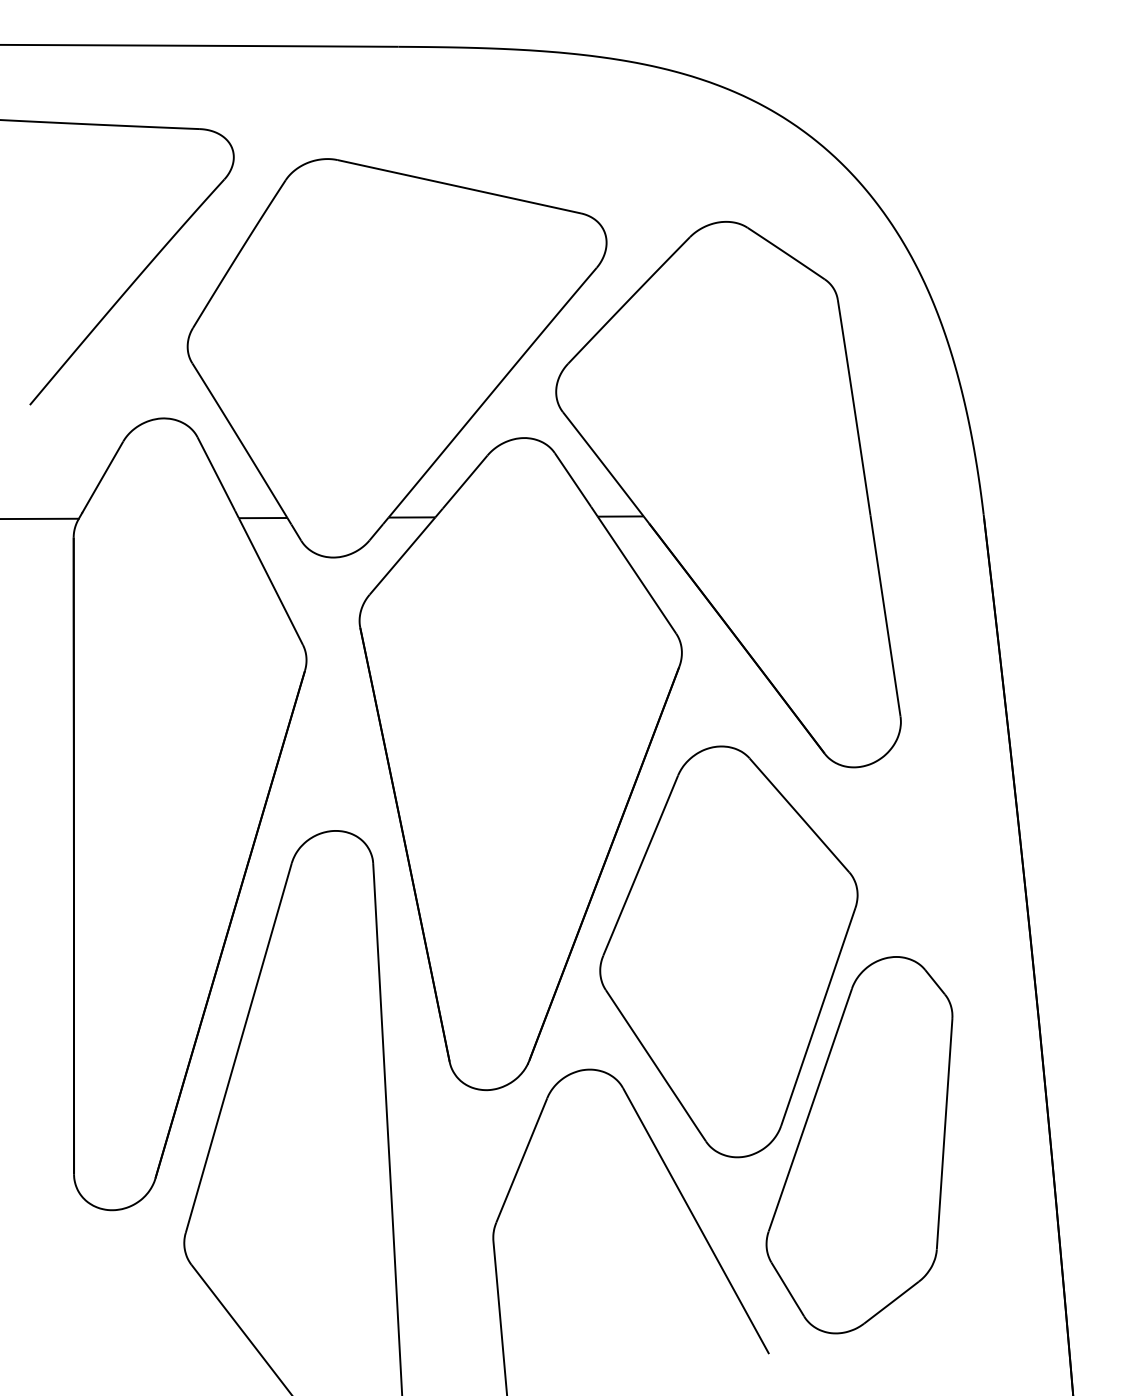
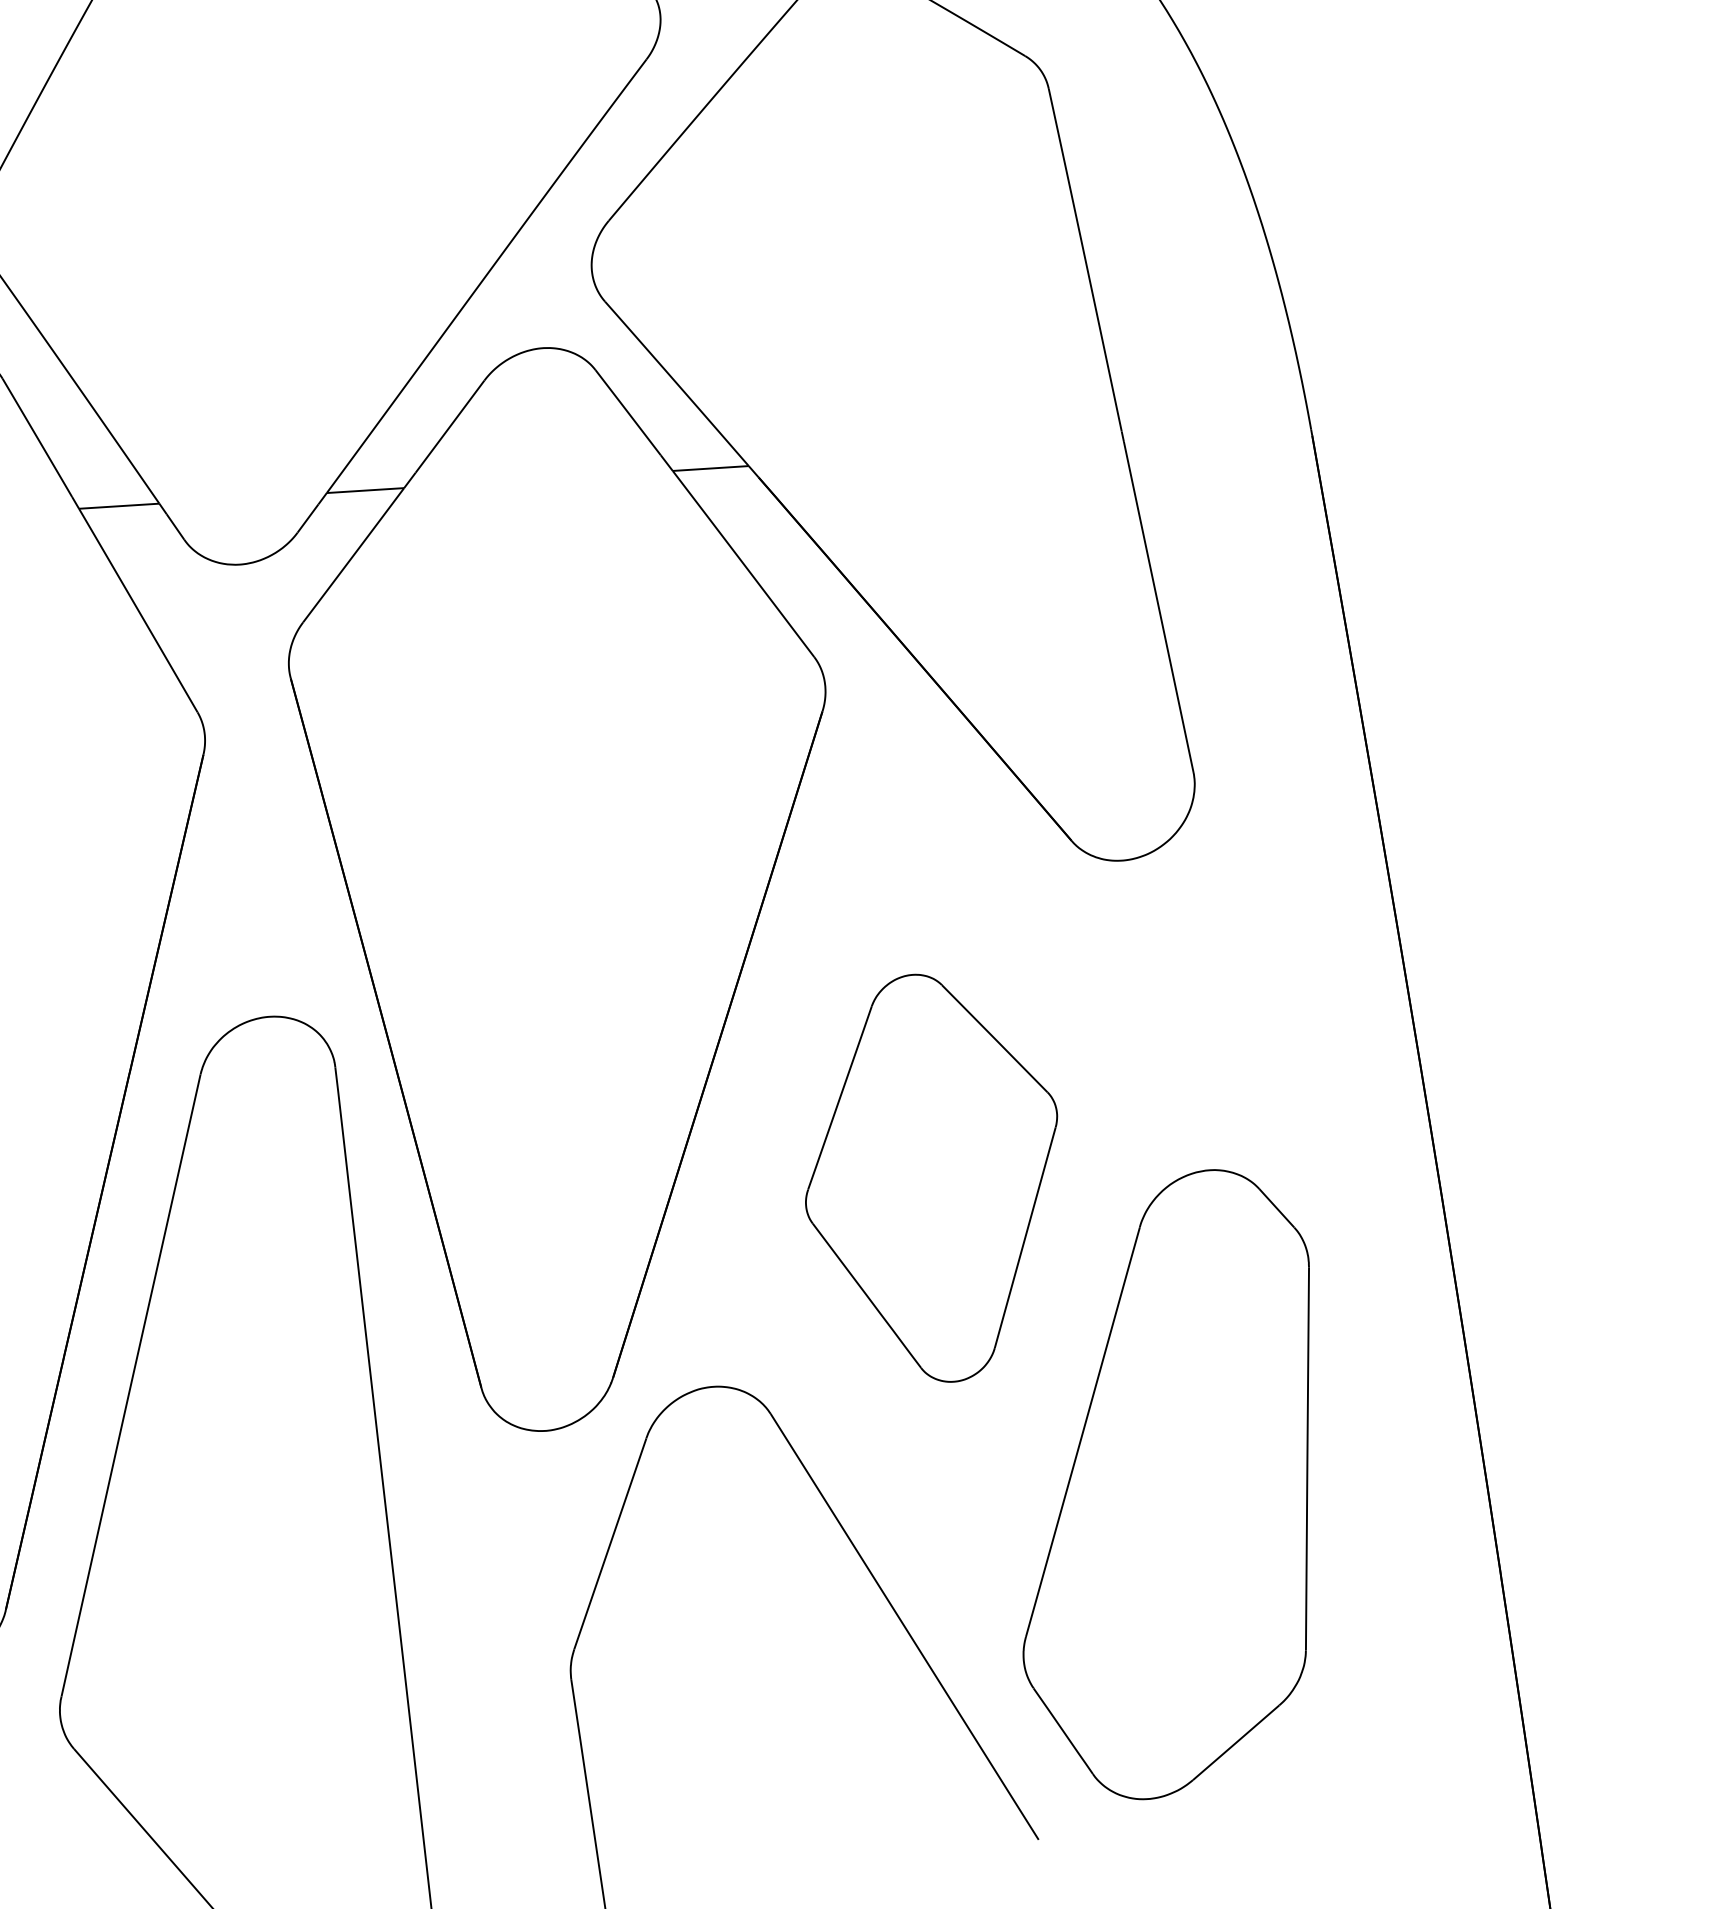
part: (728, 951) -> (931, 1177), size x0.6

